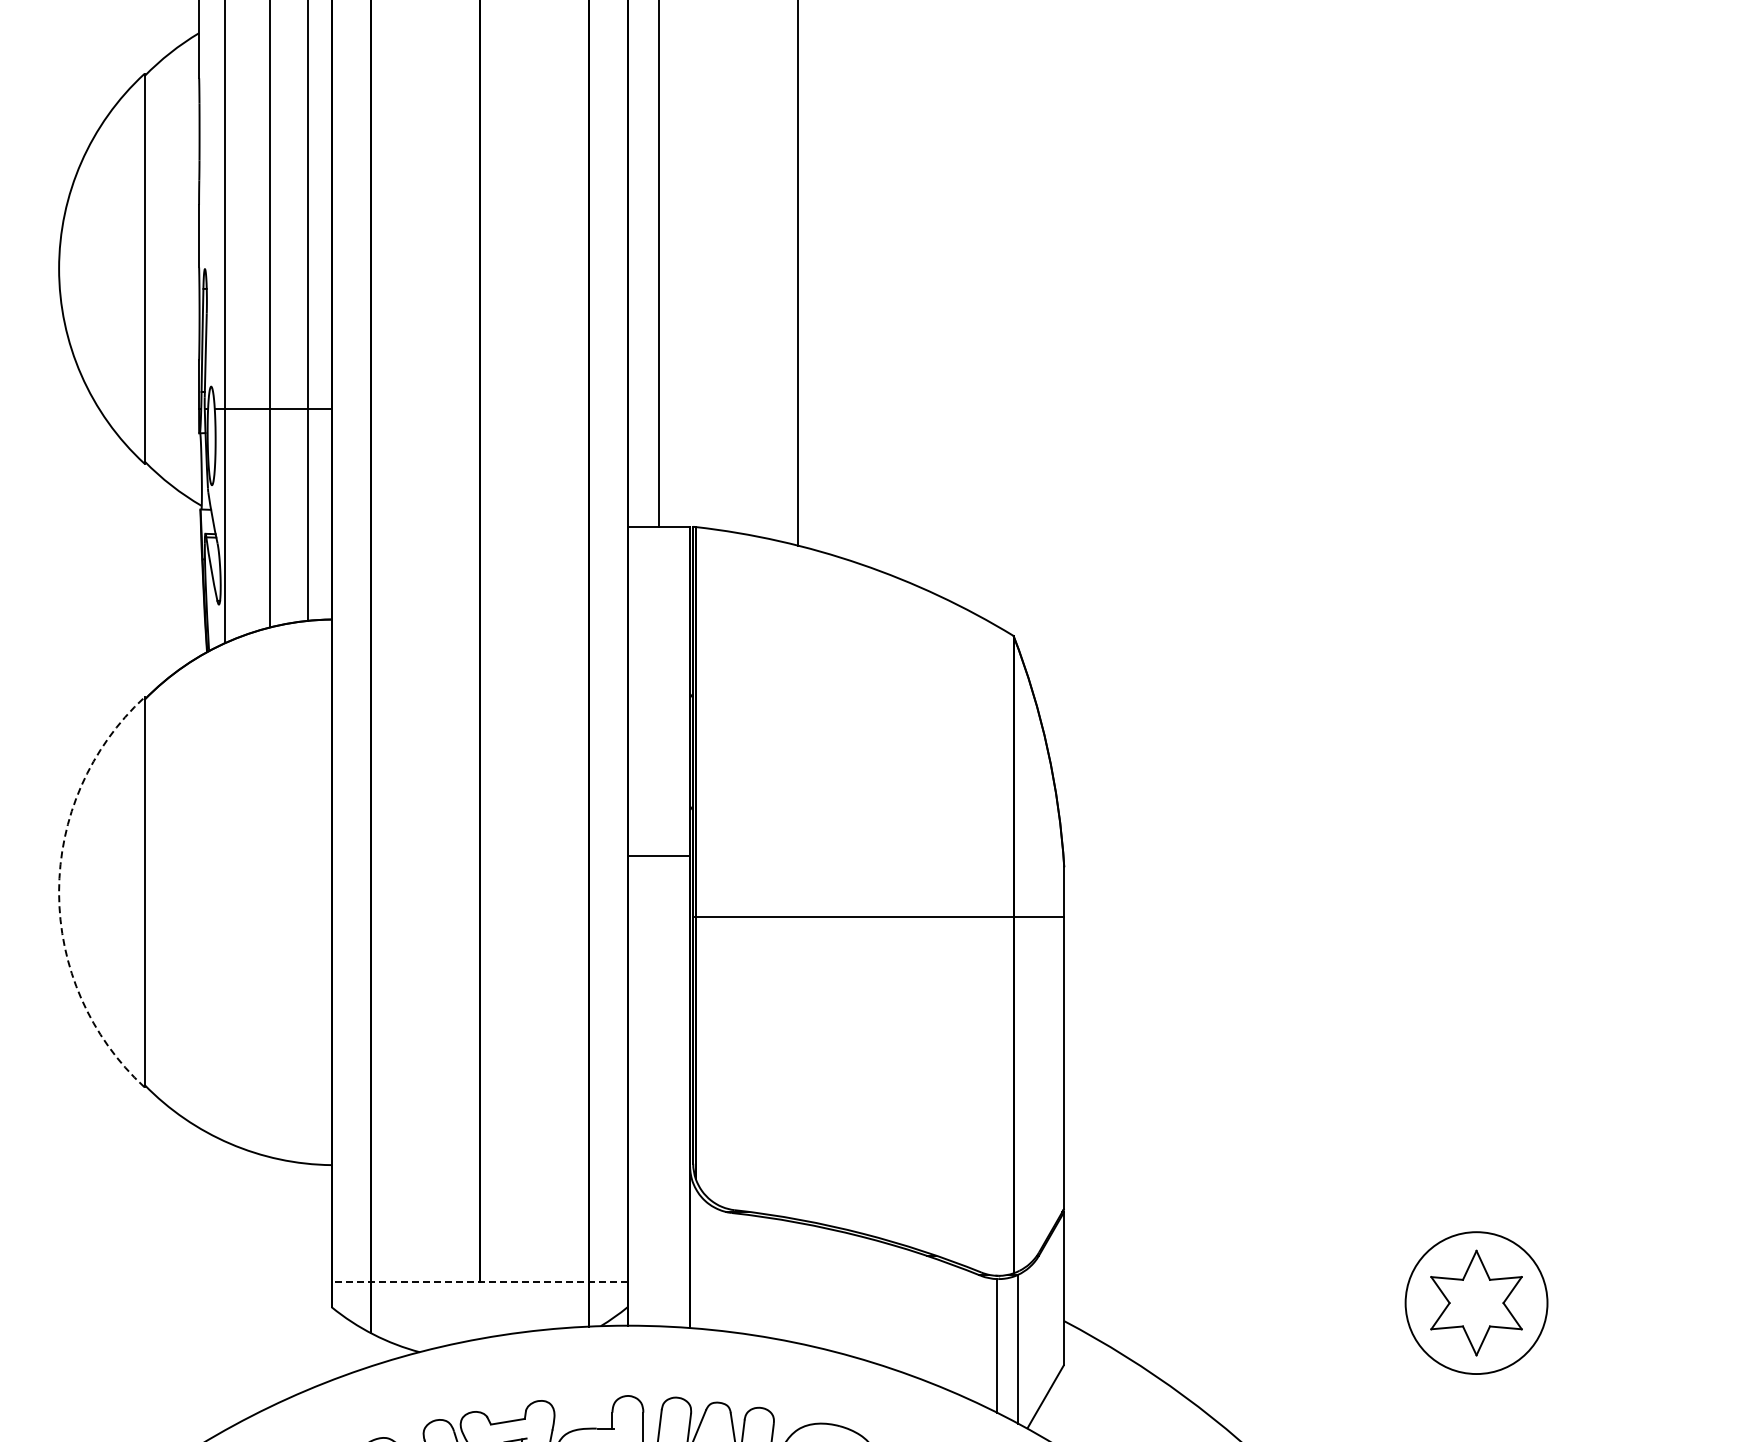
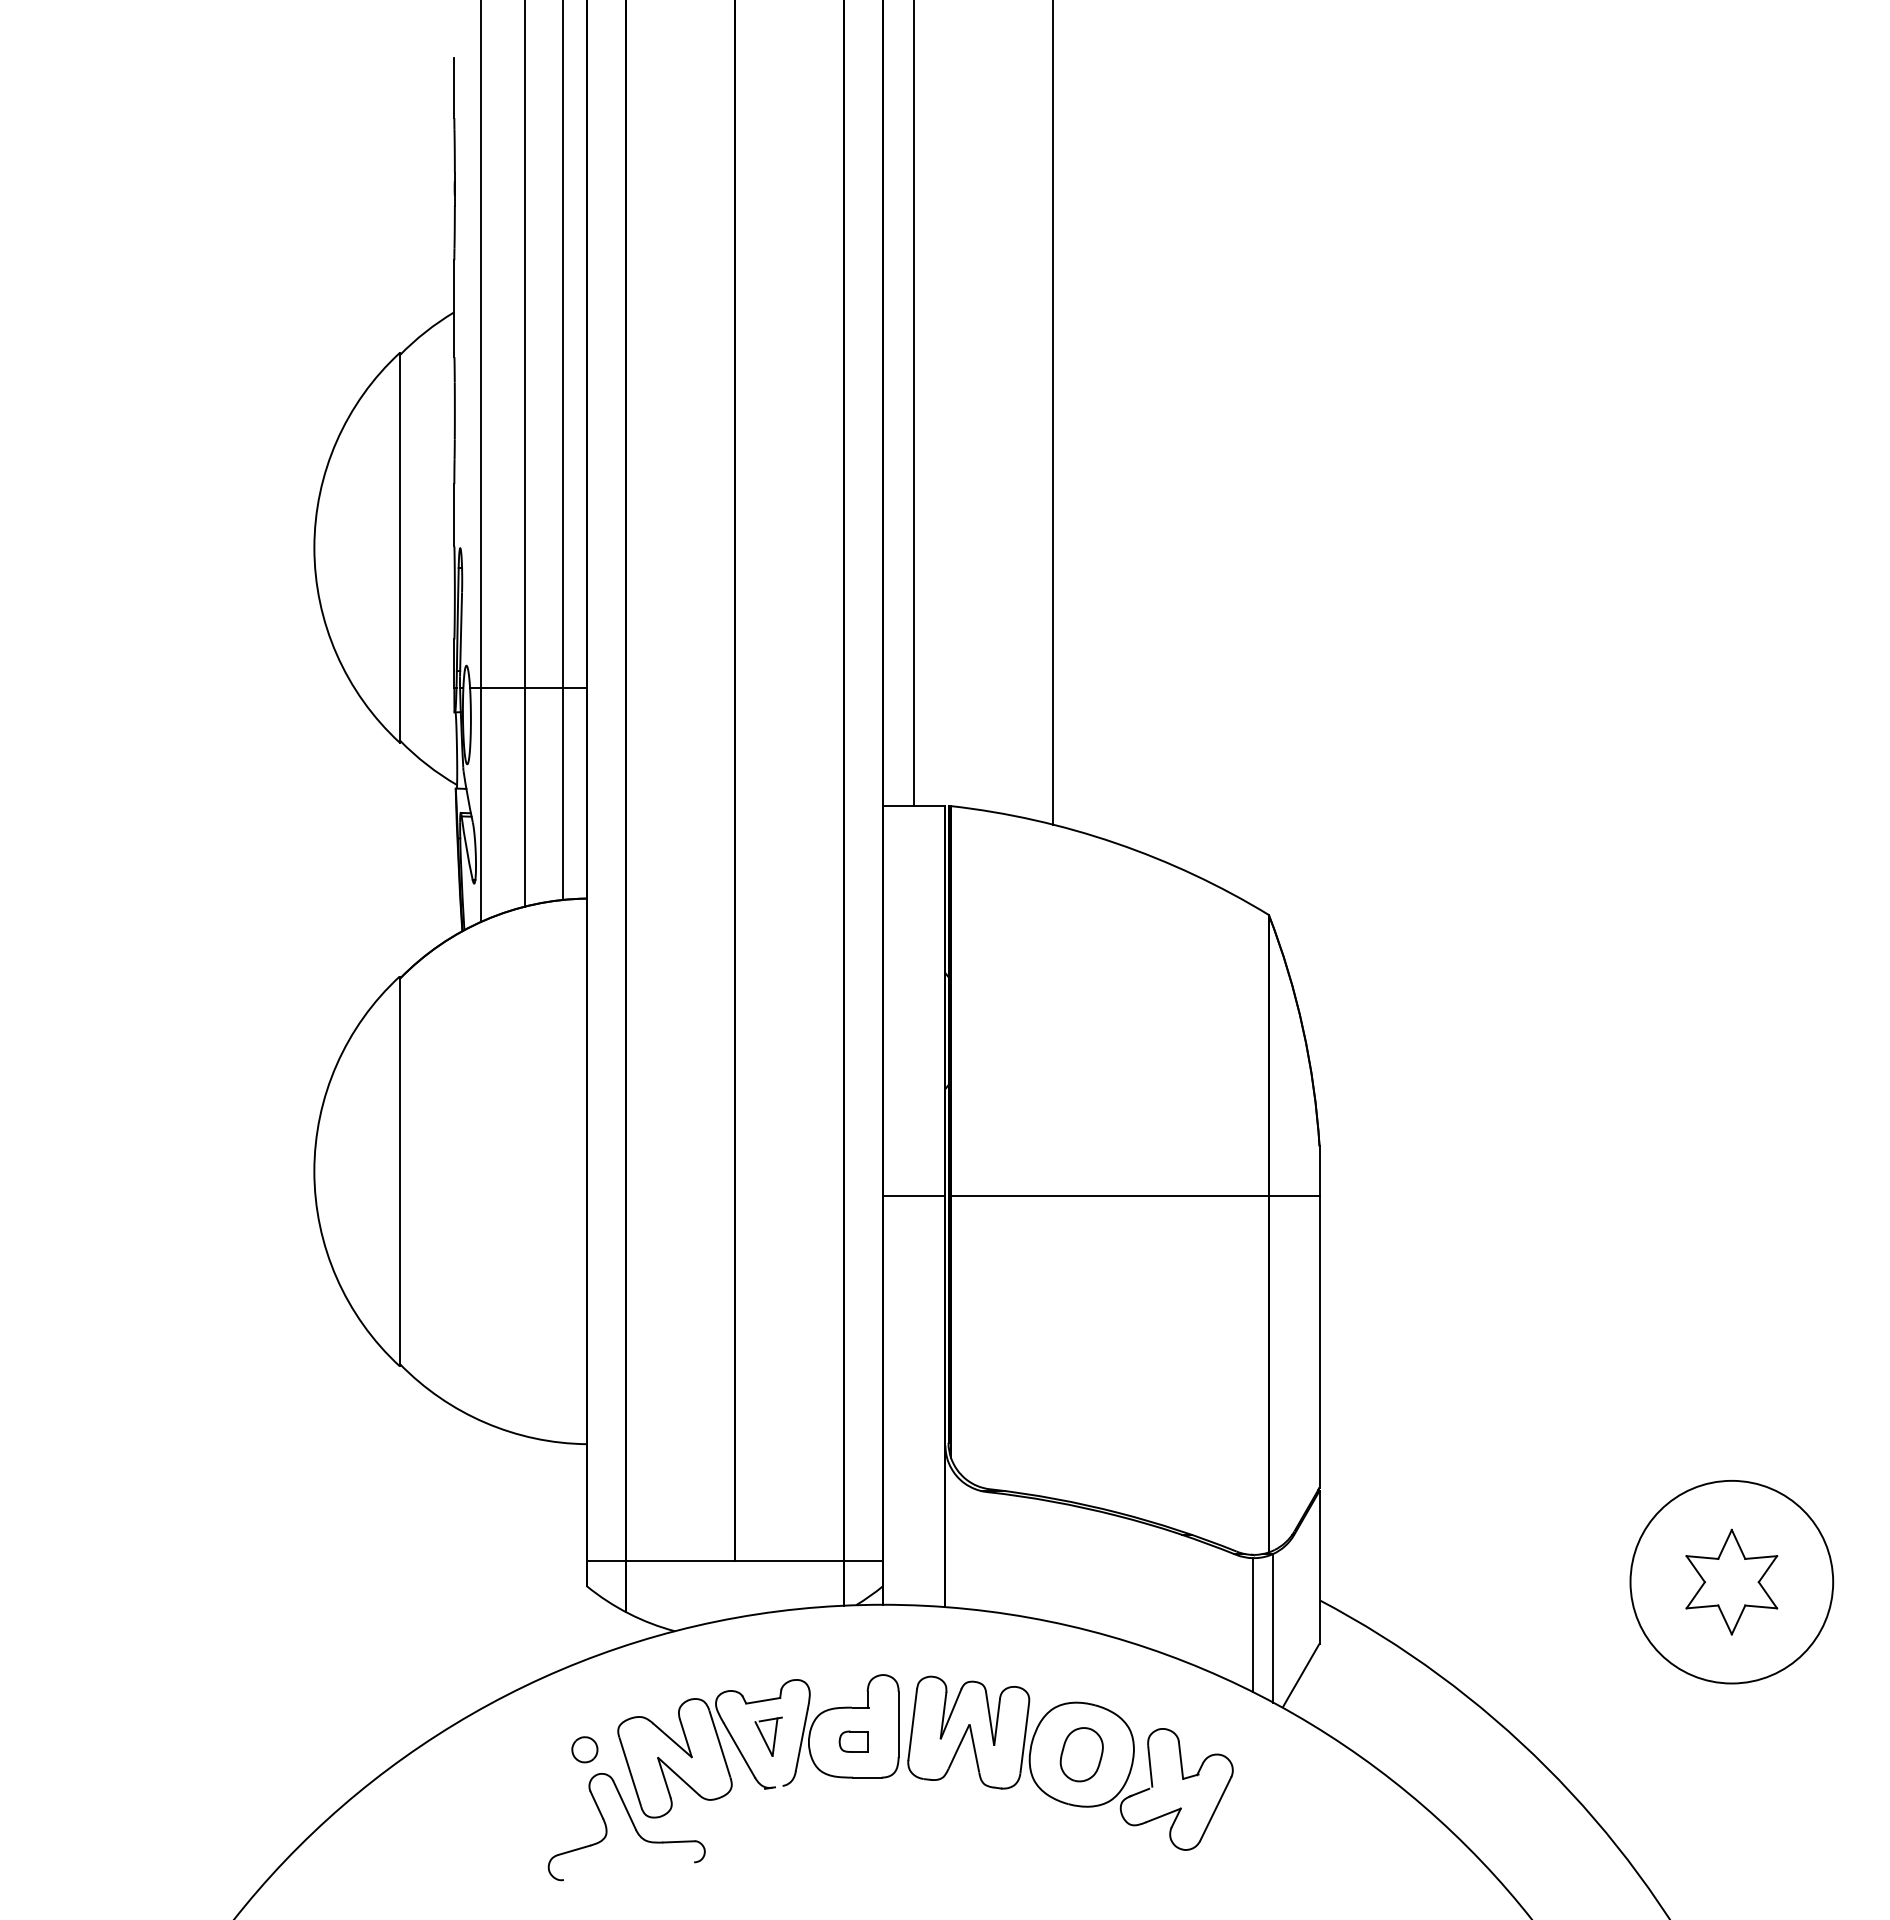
line: (659, 855) -> (914, 1195), moved
arc: (59, 892) -> (314, 1171), dashed -> solid
line: (479, 1282) -> (734, 1561), dashed -> solid
circle: (1476, 1302) -> (1731, 1581), size x1.43

